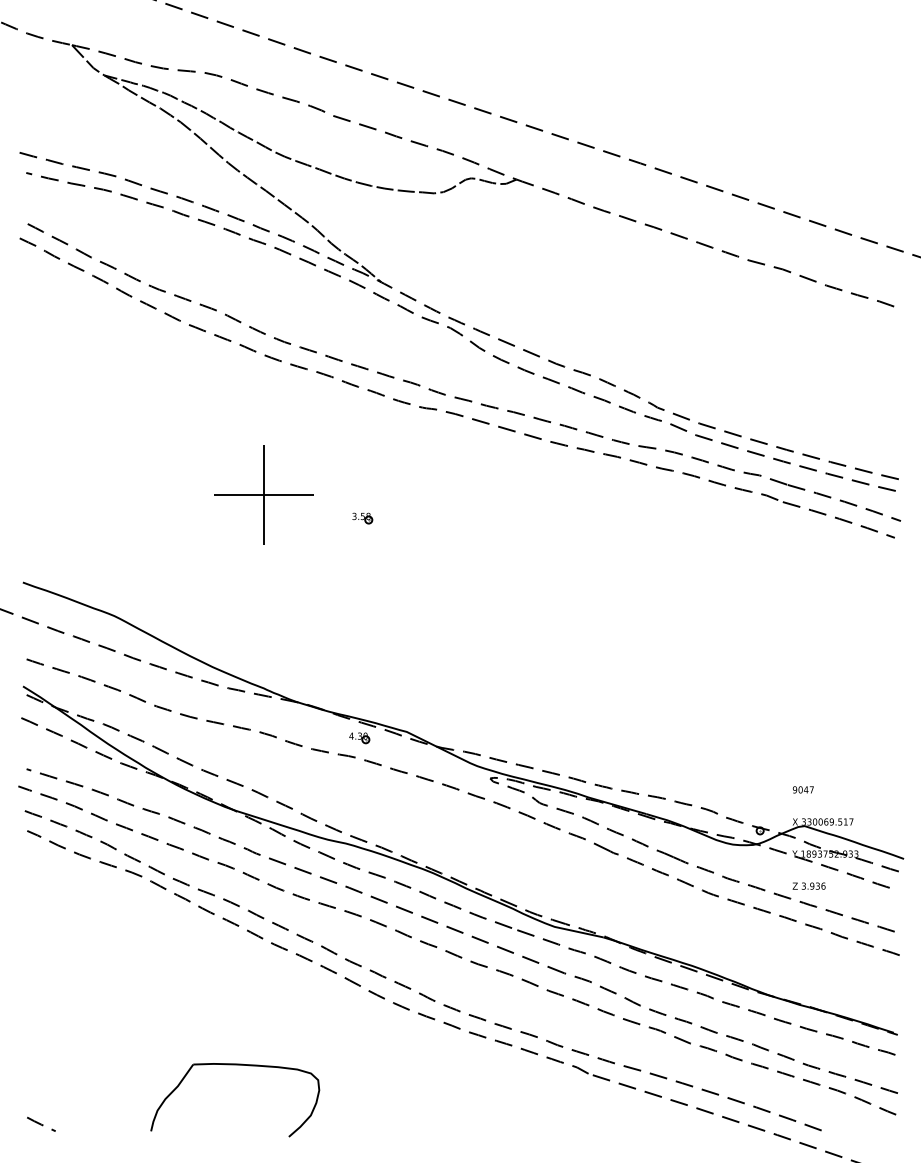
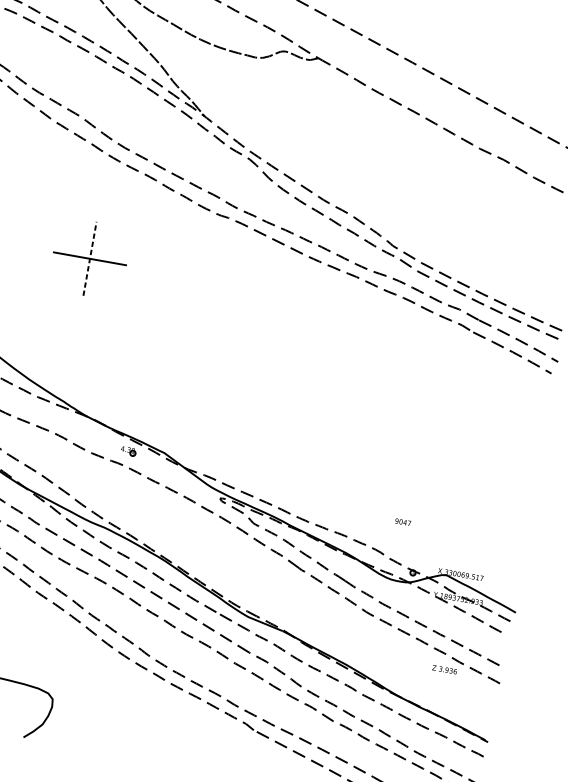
line: (264, 495) -> (90, 259), solid -> dashed
part: (362, 518) -> (159, 289), removed
text: (802, 789) -> (402, 521), moved
text: (808, 885) -> (444, 669), moved

